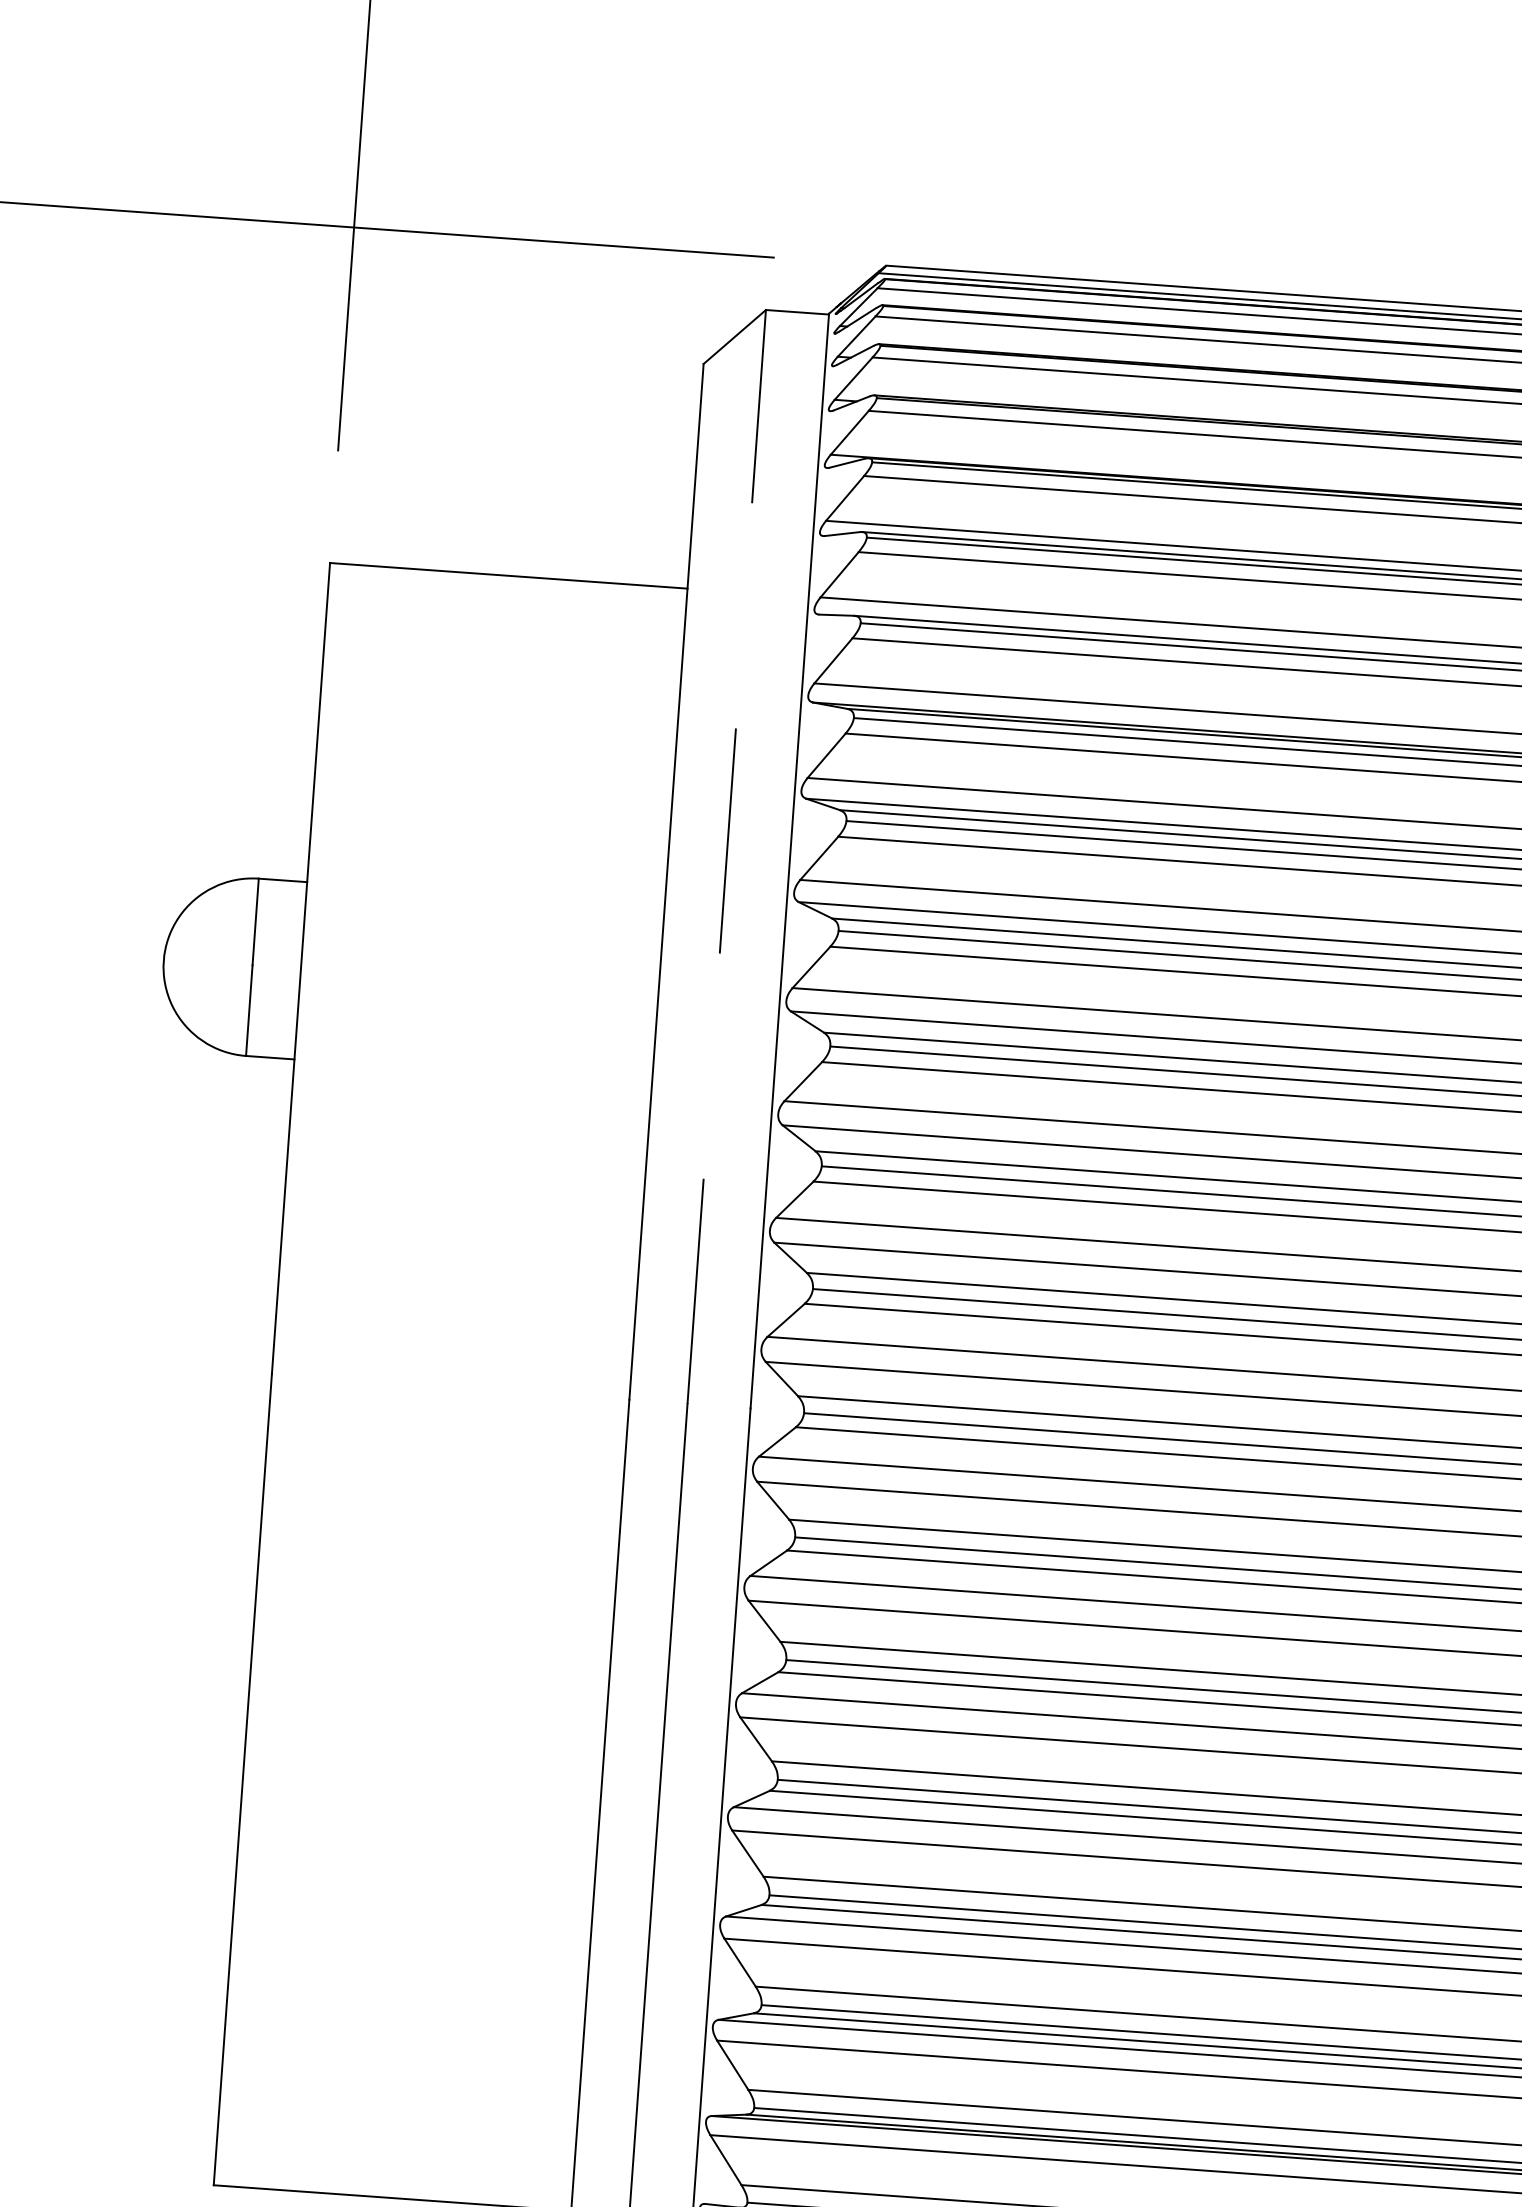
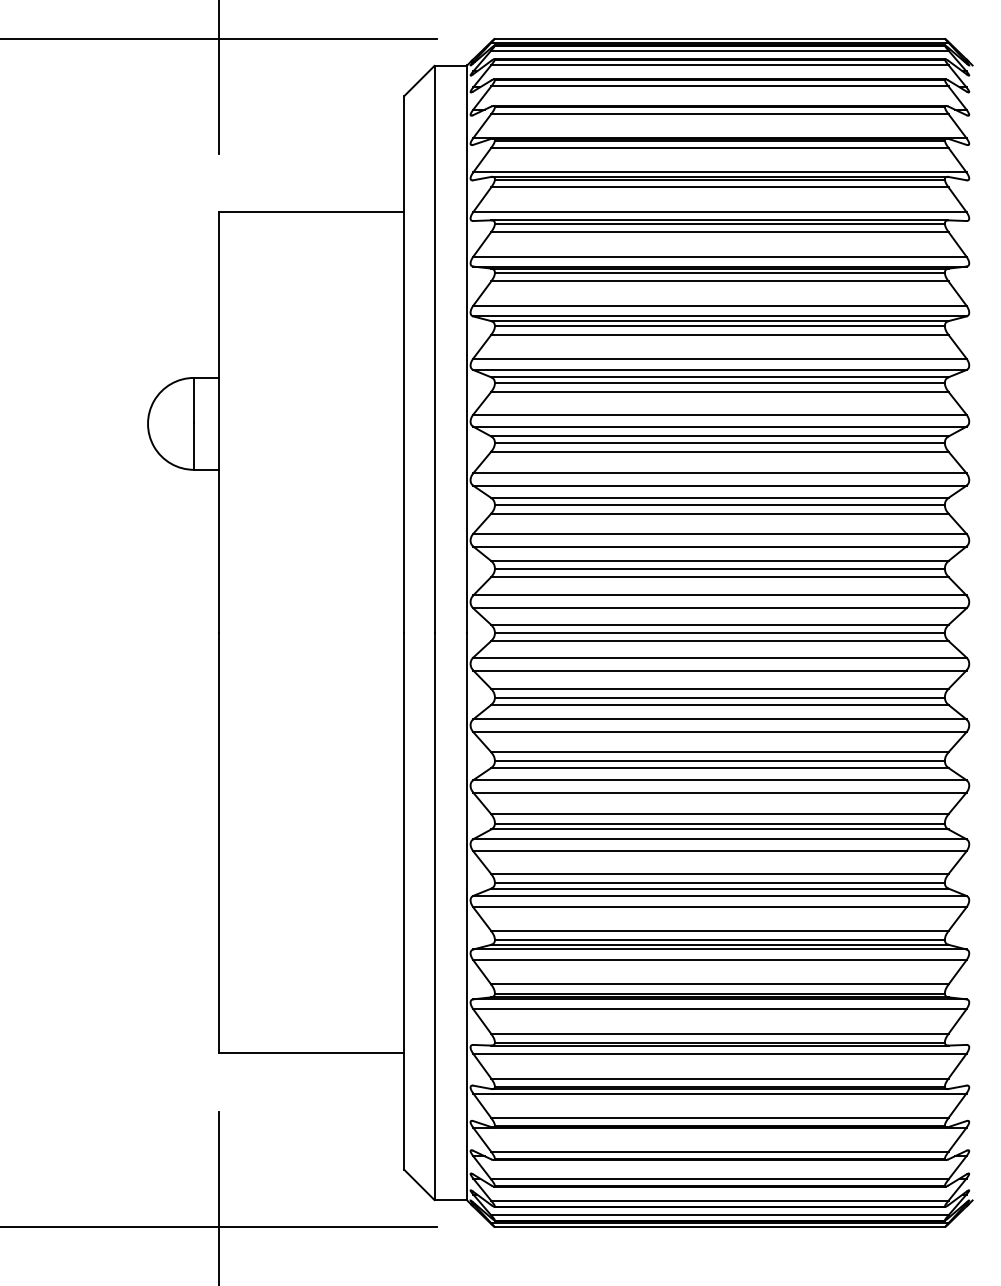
line: (726, 857) -> (434, 349), dashed -> solid

